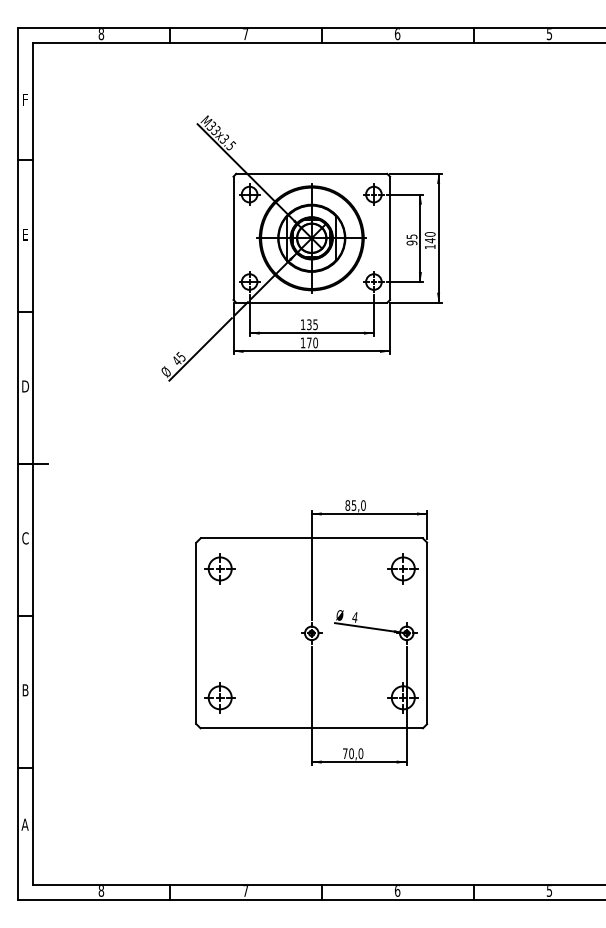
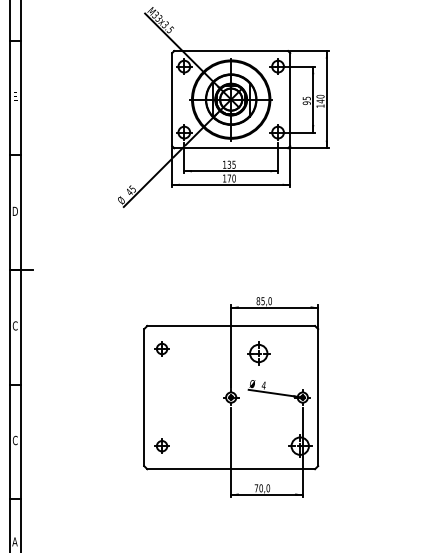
part: (219, 568) -> (161, 348), size x0.6
part: (402, 568) -> (258, 353), moved
text: (25, 690) -> (15, 440), B -> C
part: (219, 697) -> (161, 445), size x0.6

